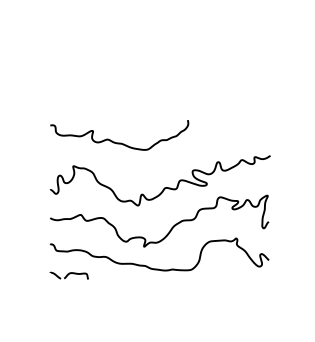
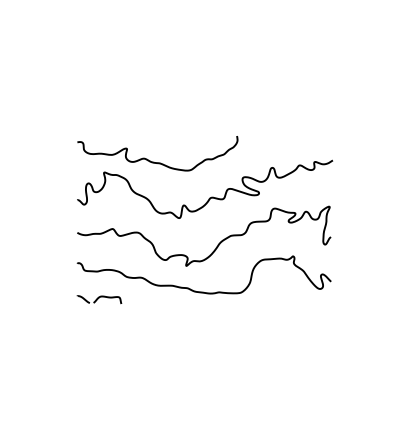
curve: (116, 142) -> (154, 161), moved

